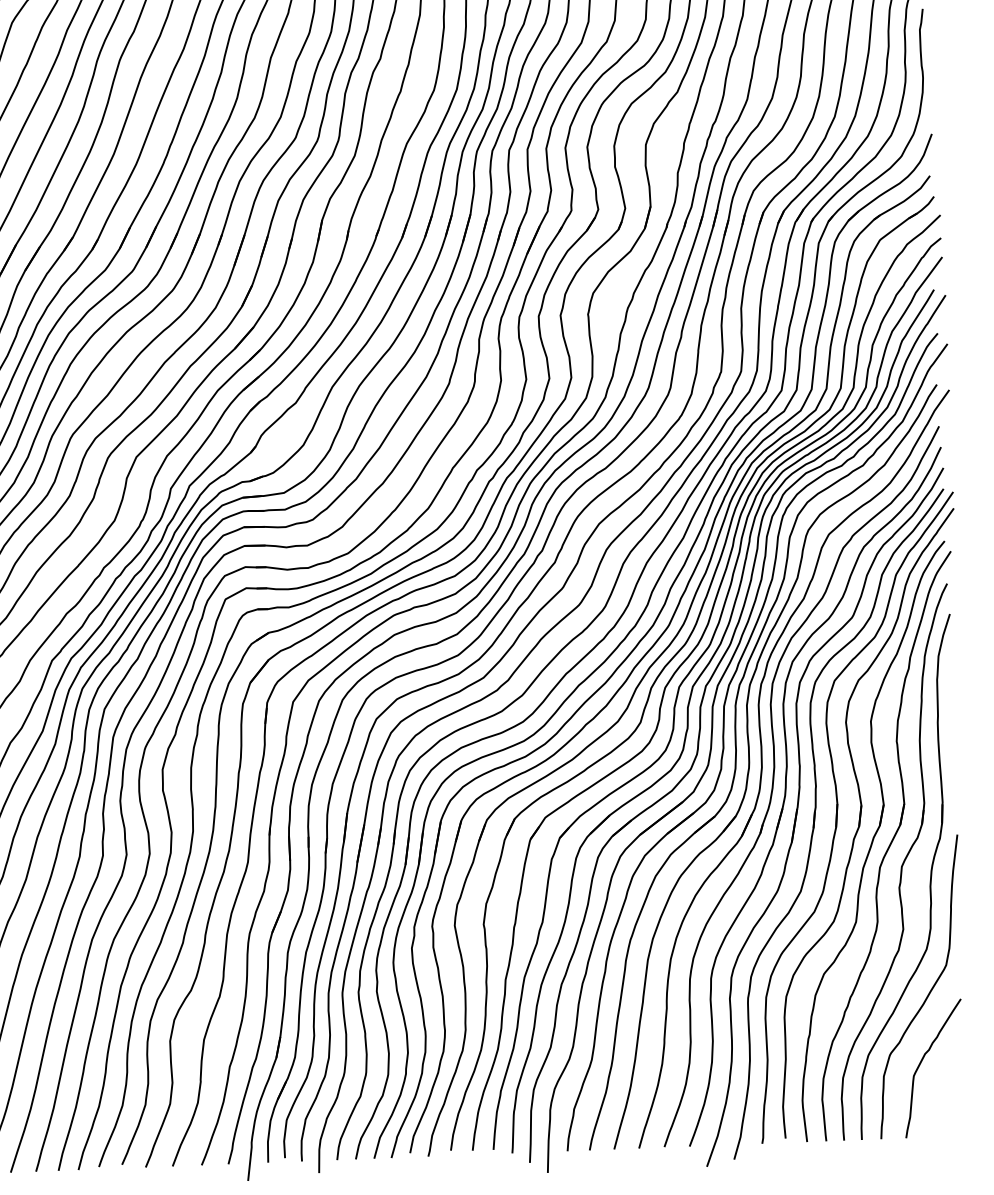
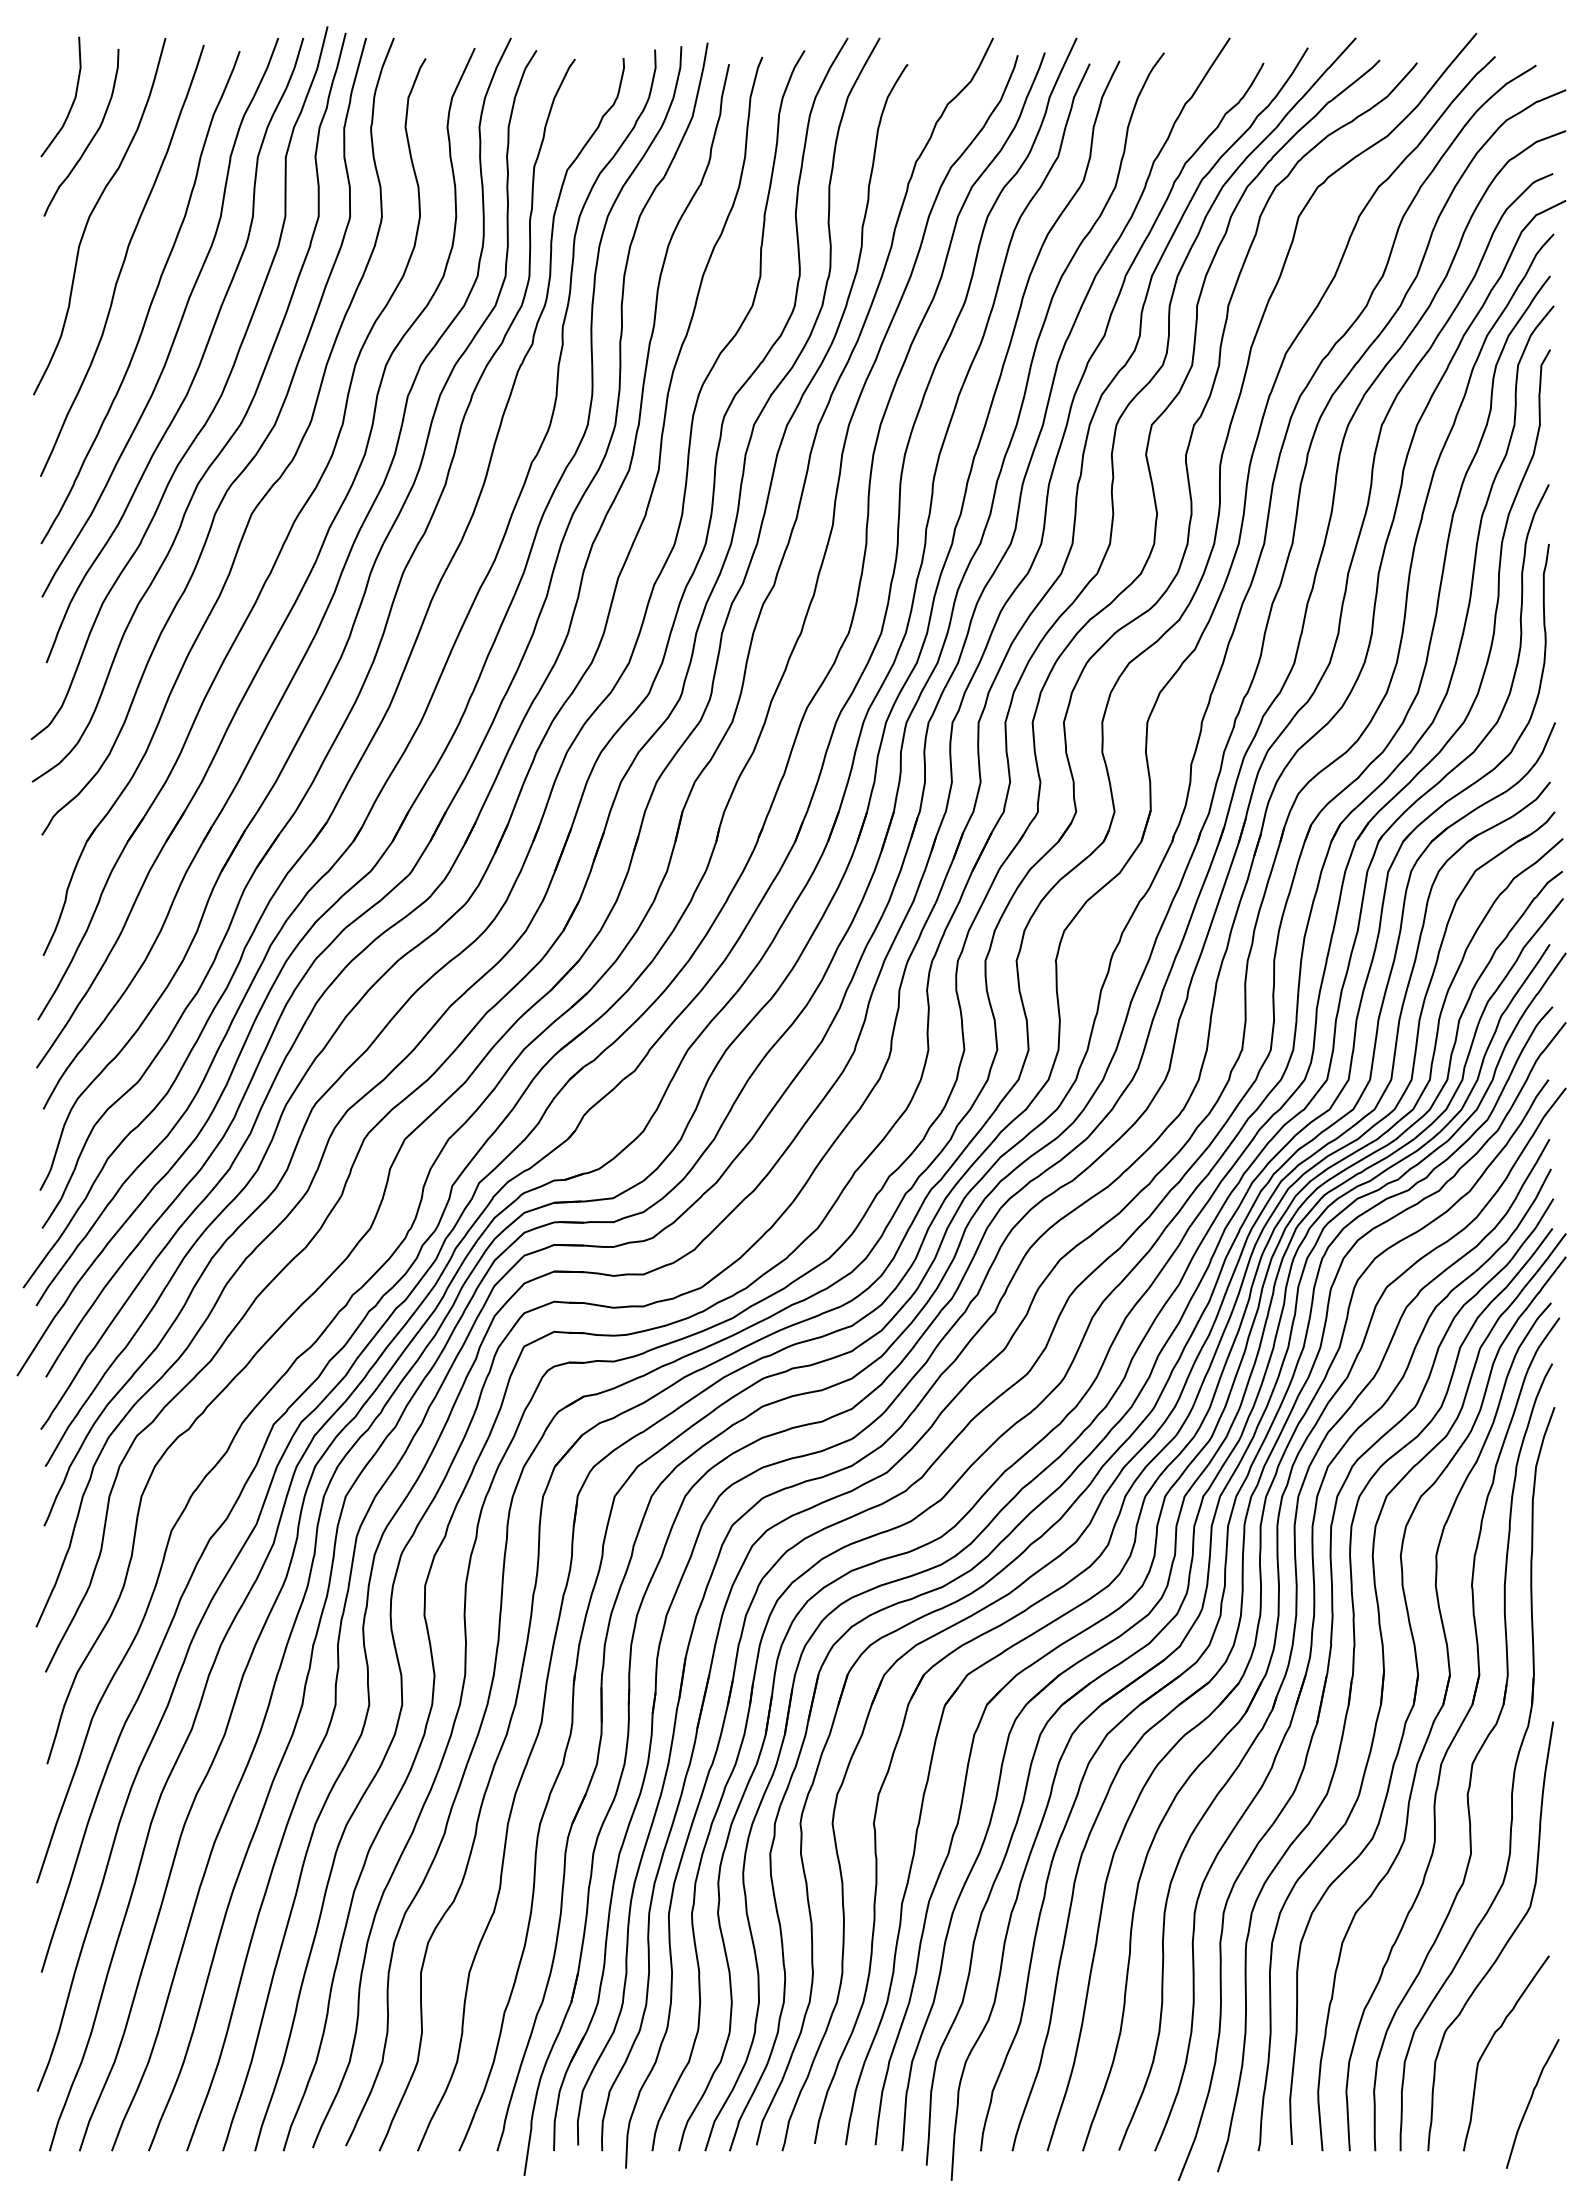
curve: (951, 1102) -> (1530, 2102), added

